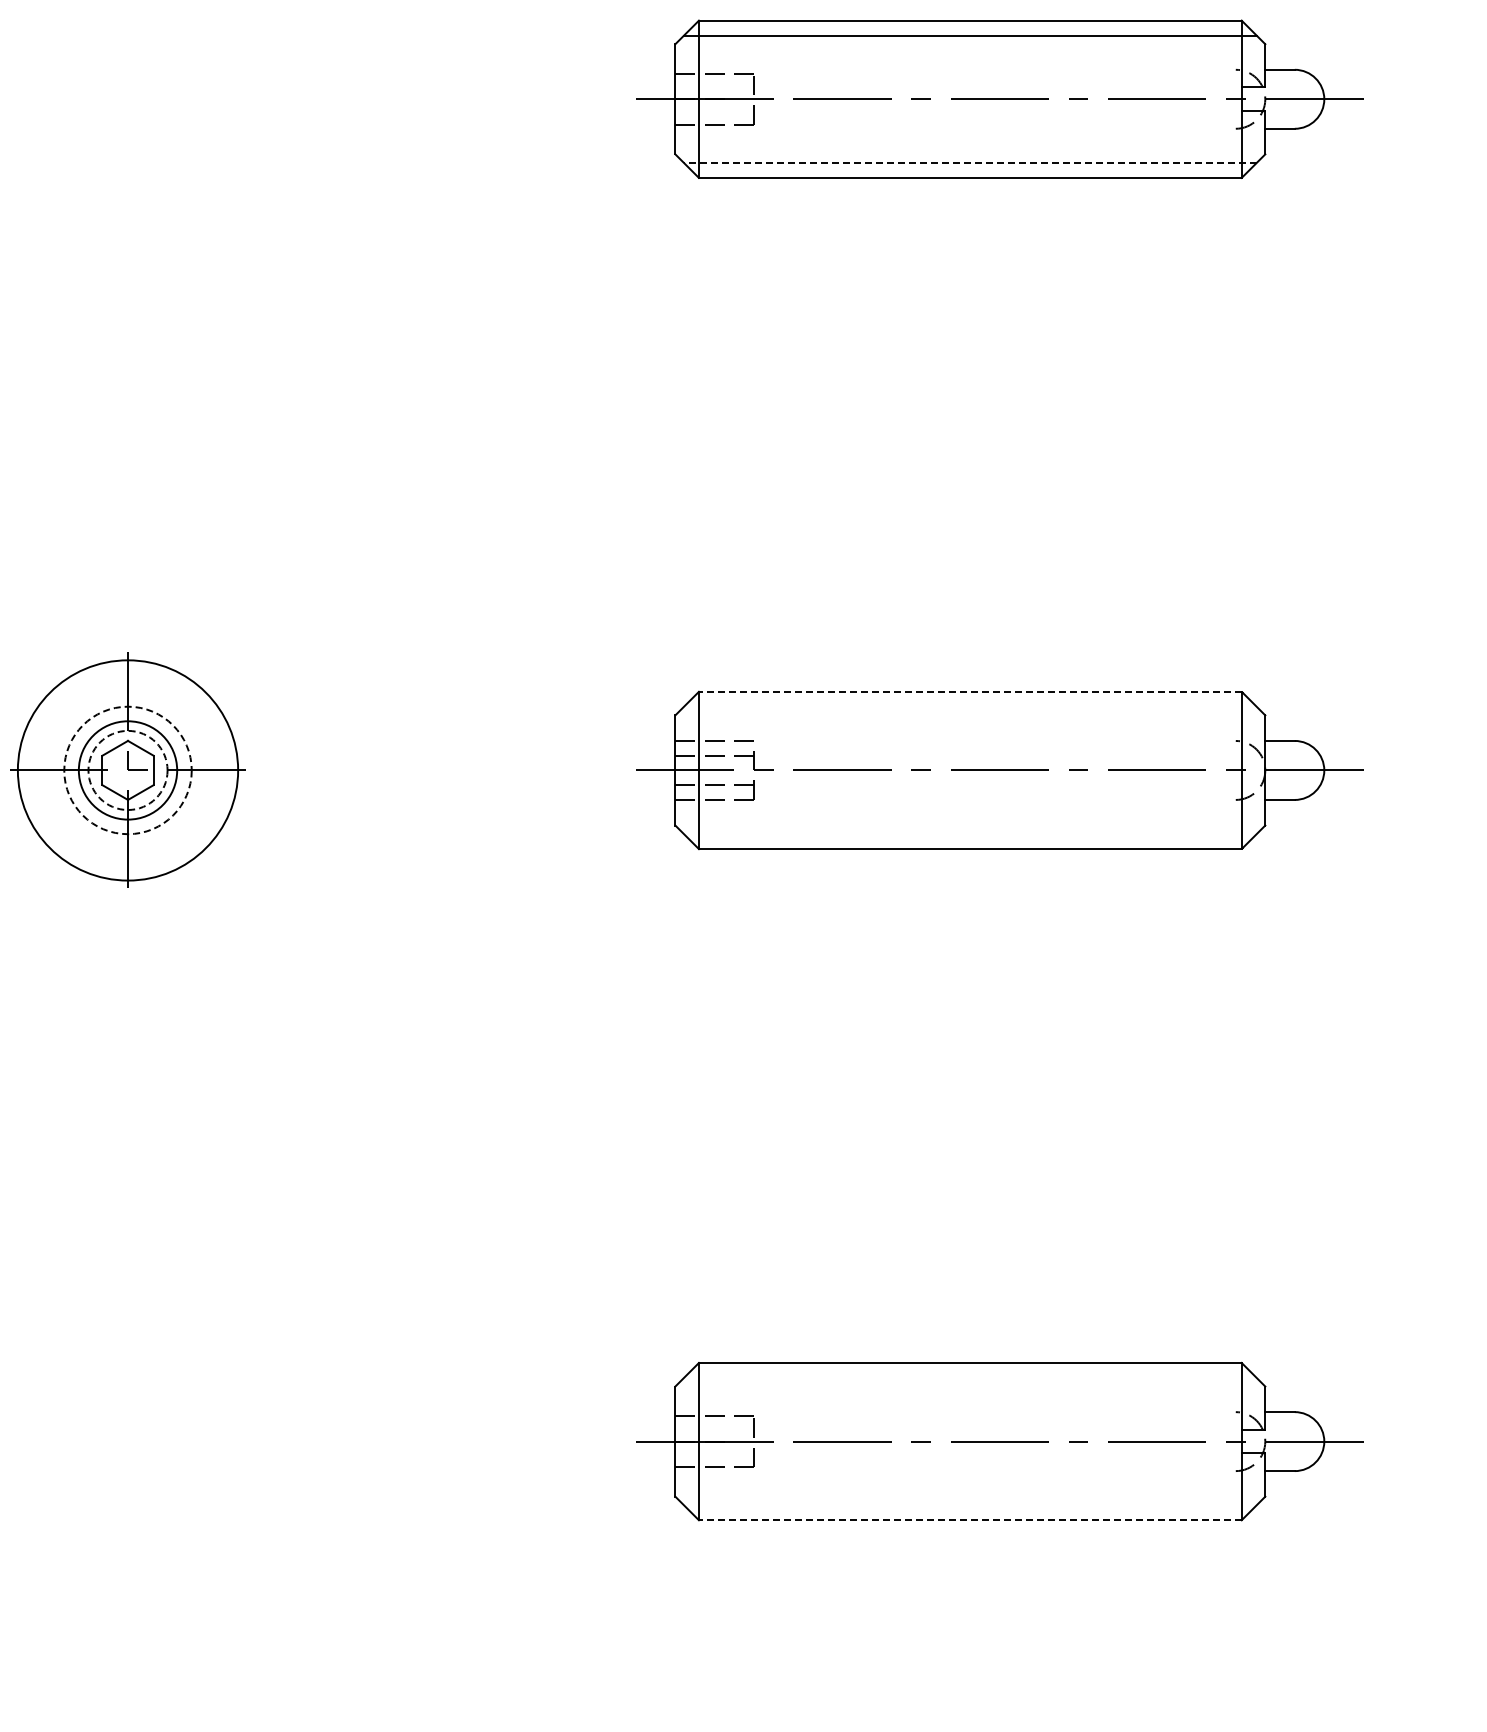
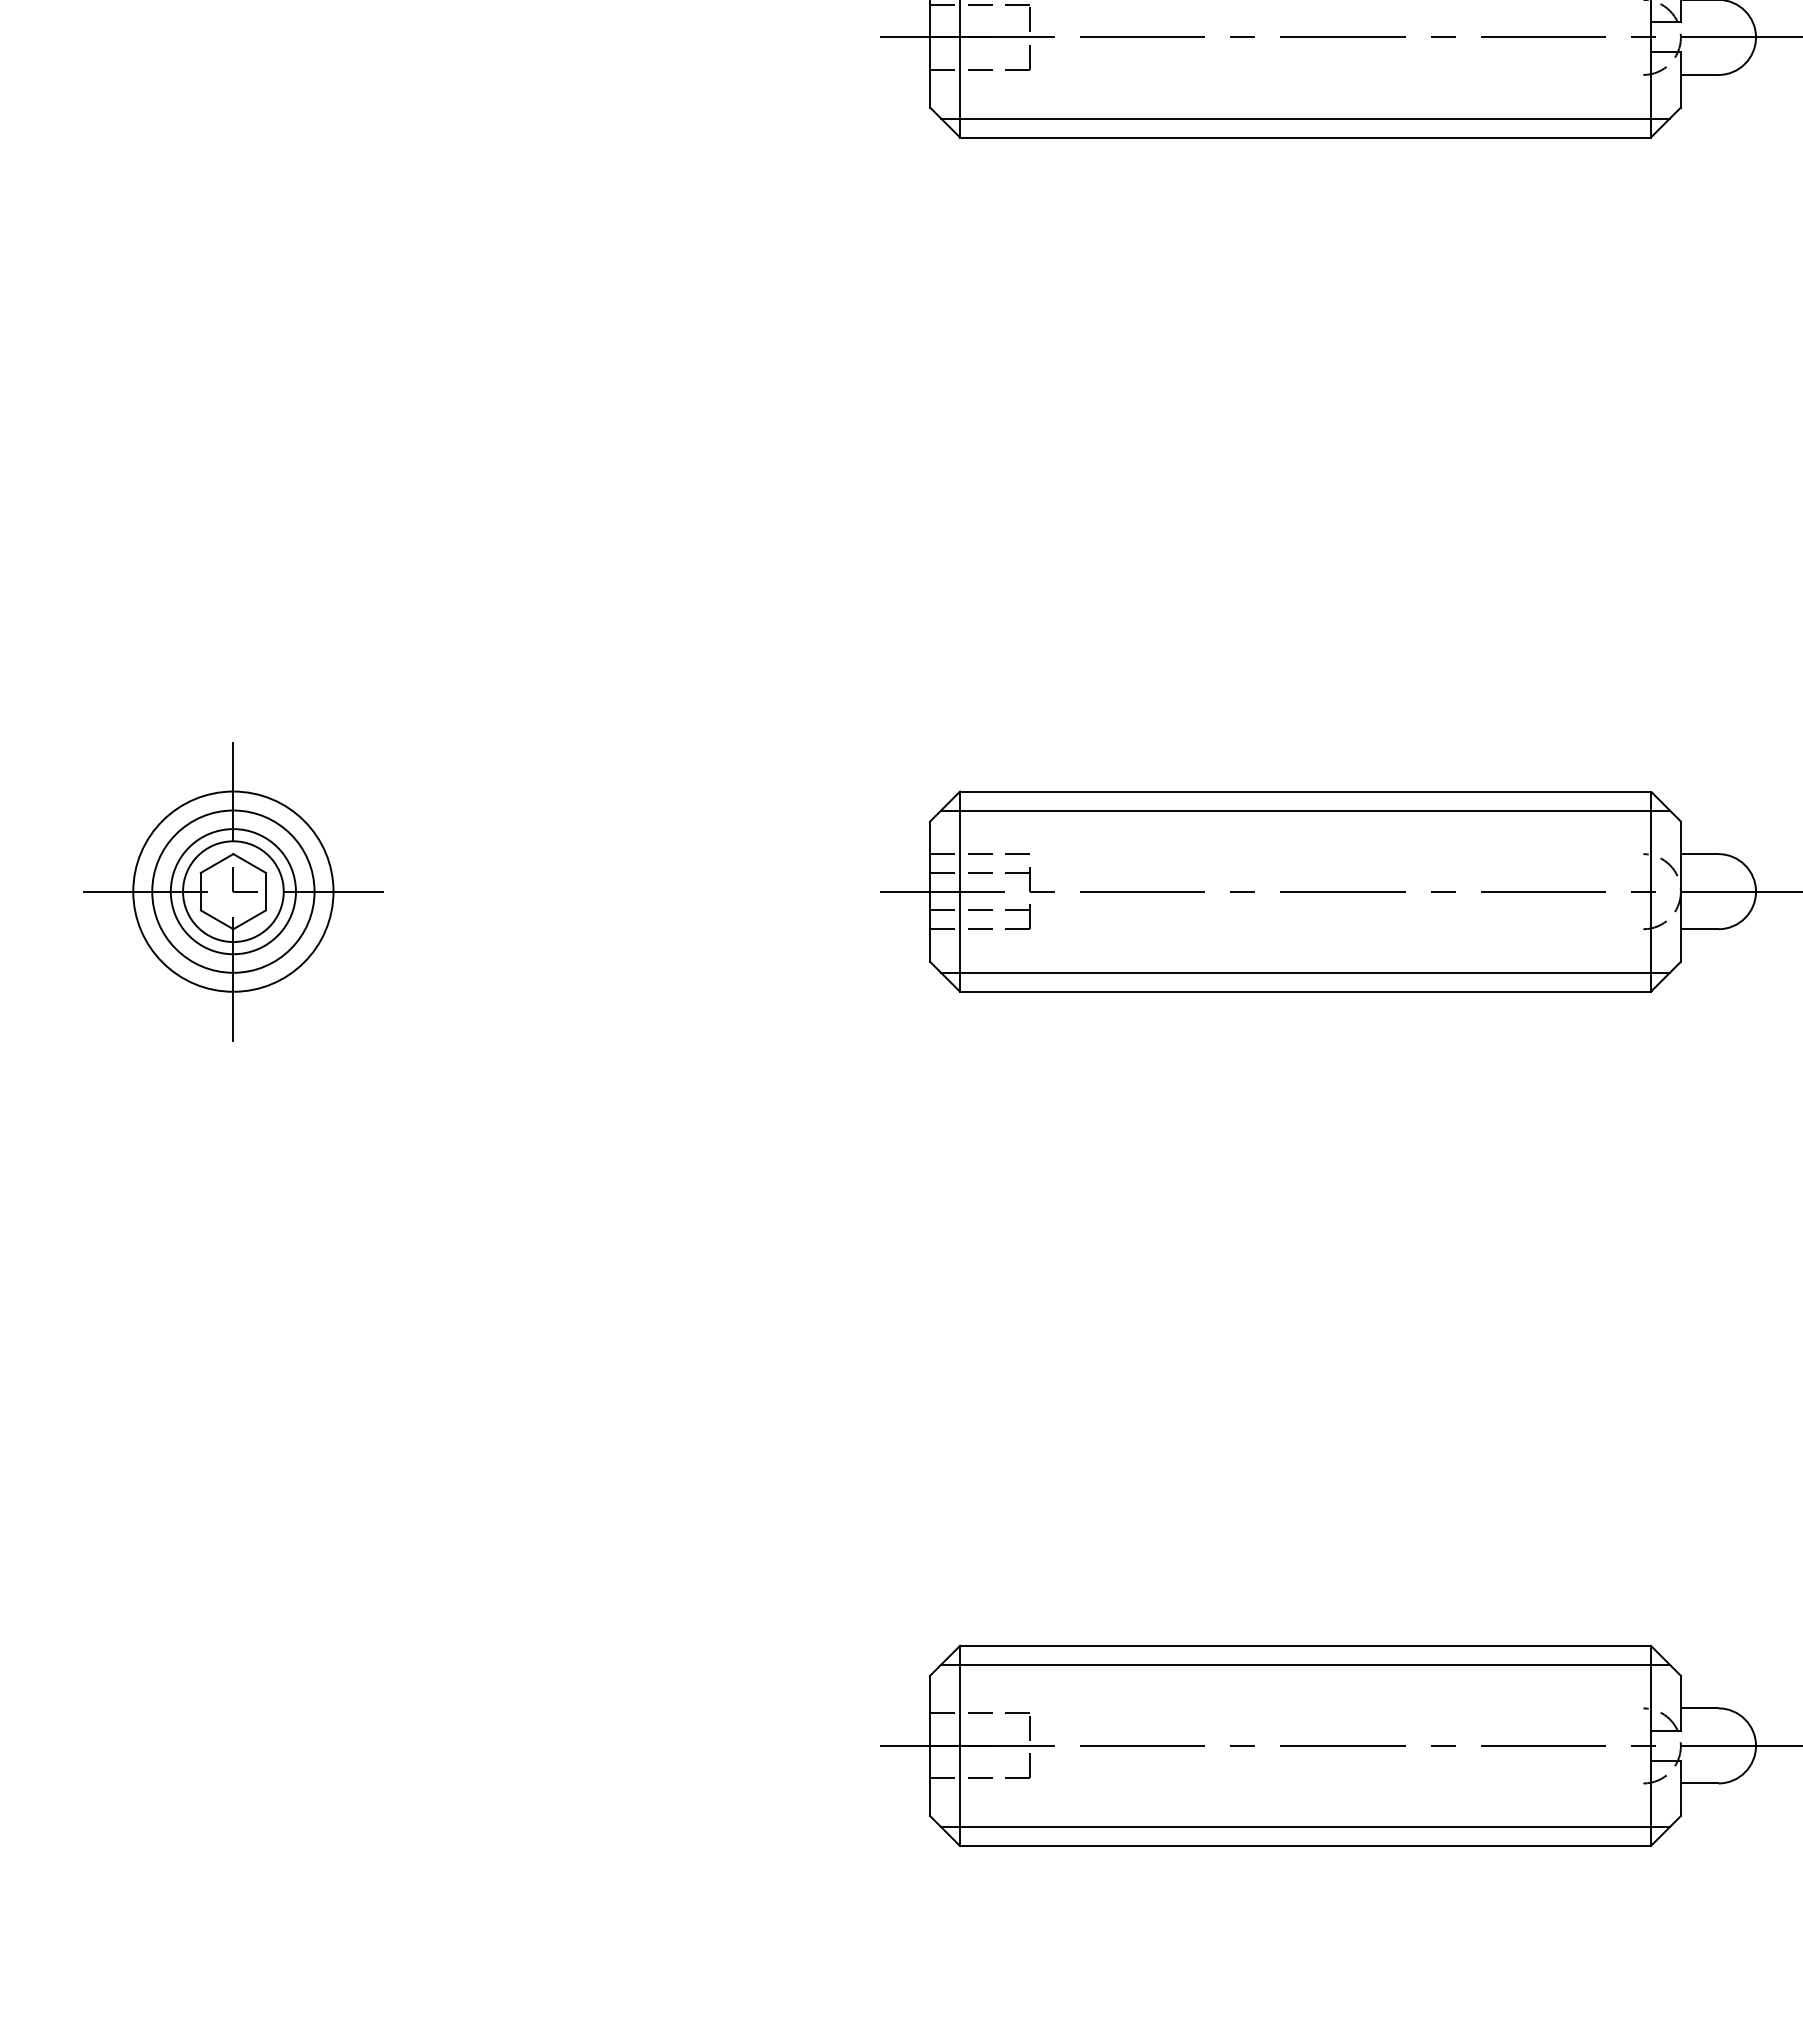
line: (969, 163) -> (1304, 119), dashed -> solid
line: (969, 691) -> (1304, 791), dashed -> solid
line: (970, 706) -> (1305, 810), added
circle: (127, 770) -> (232, 891), dashed -> solid
circle: (127, 770) -> (232, 891), dashed -> solid
circle: (127, 770) -> (232, 891), size x0.71
line: (970, 834) -> (1305, 973), added
line: (970, 1377) -> (1305, 1664), added
line: (970, 1505) -> (1305, 1827), added
line: (969, 1520) -> (1304, 1846), dashed -> solid

